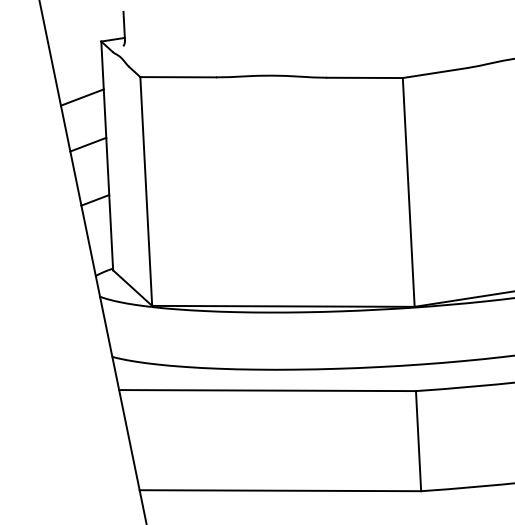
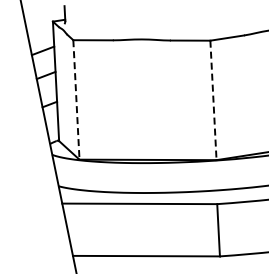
line: (146, 190) -> (76, 99), solid -> dashed
line: (408, 192) -> (213, 100), solid -> dashed

